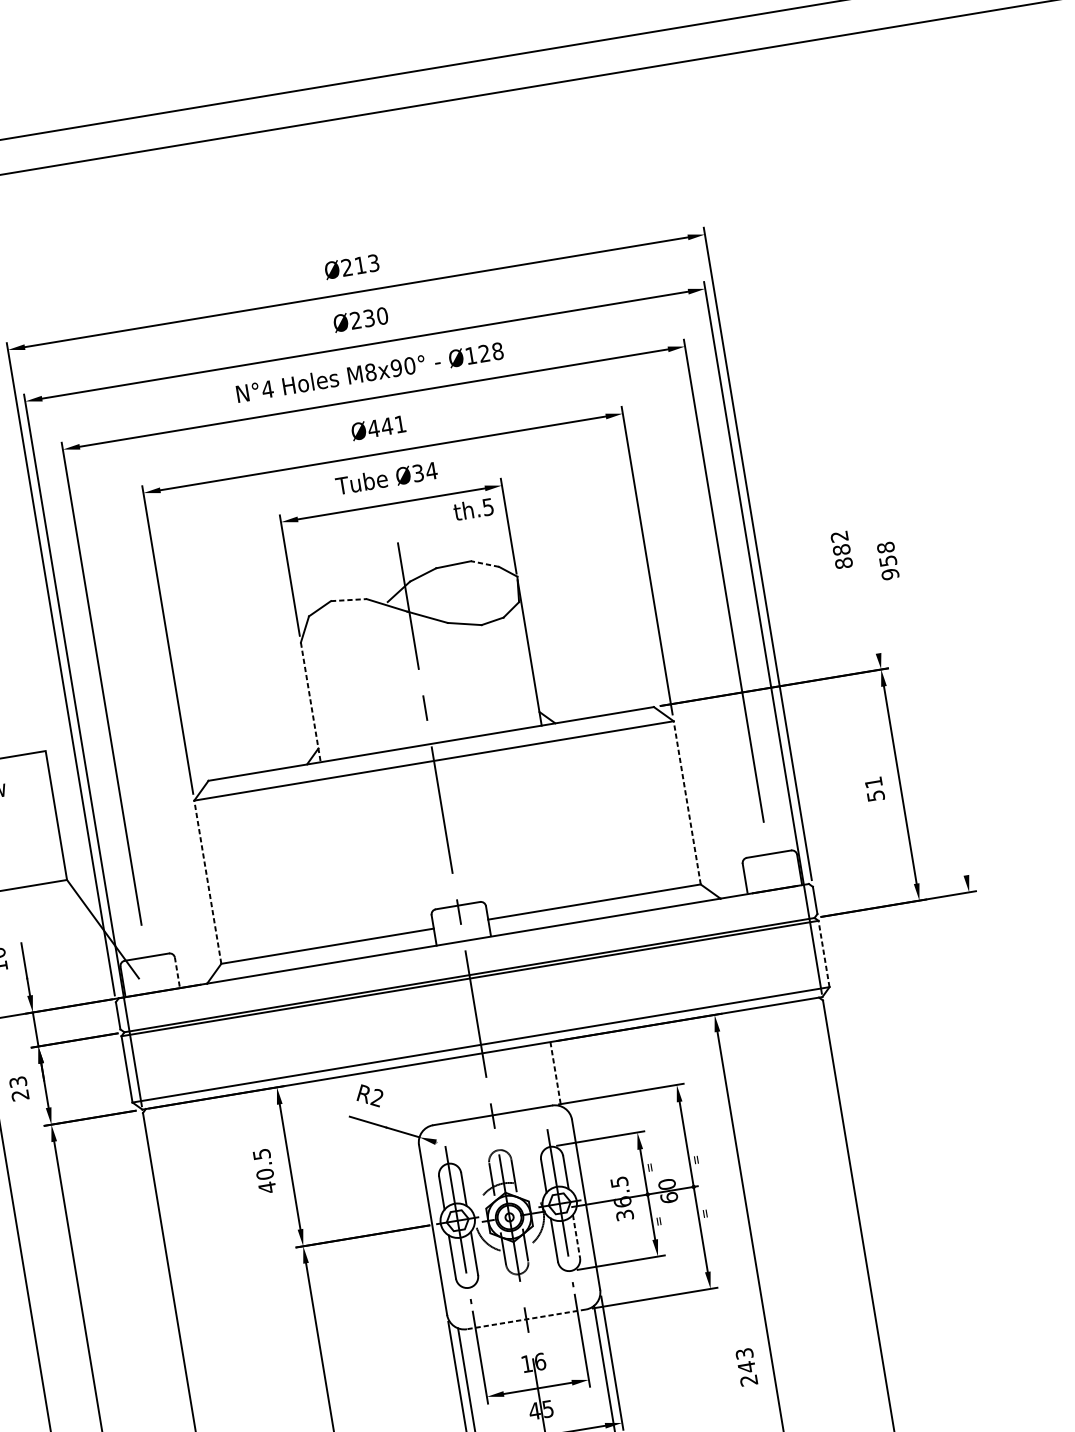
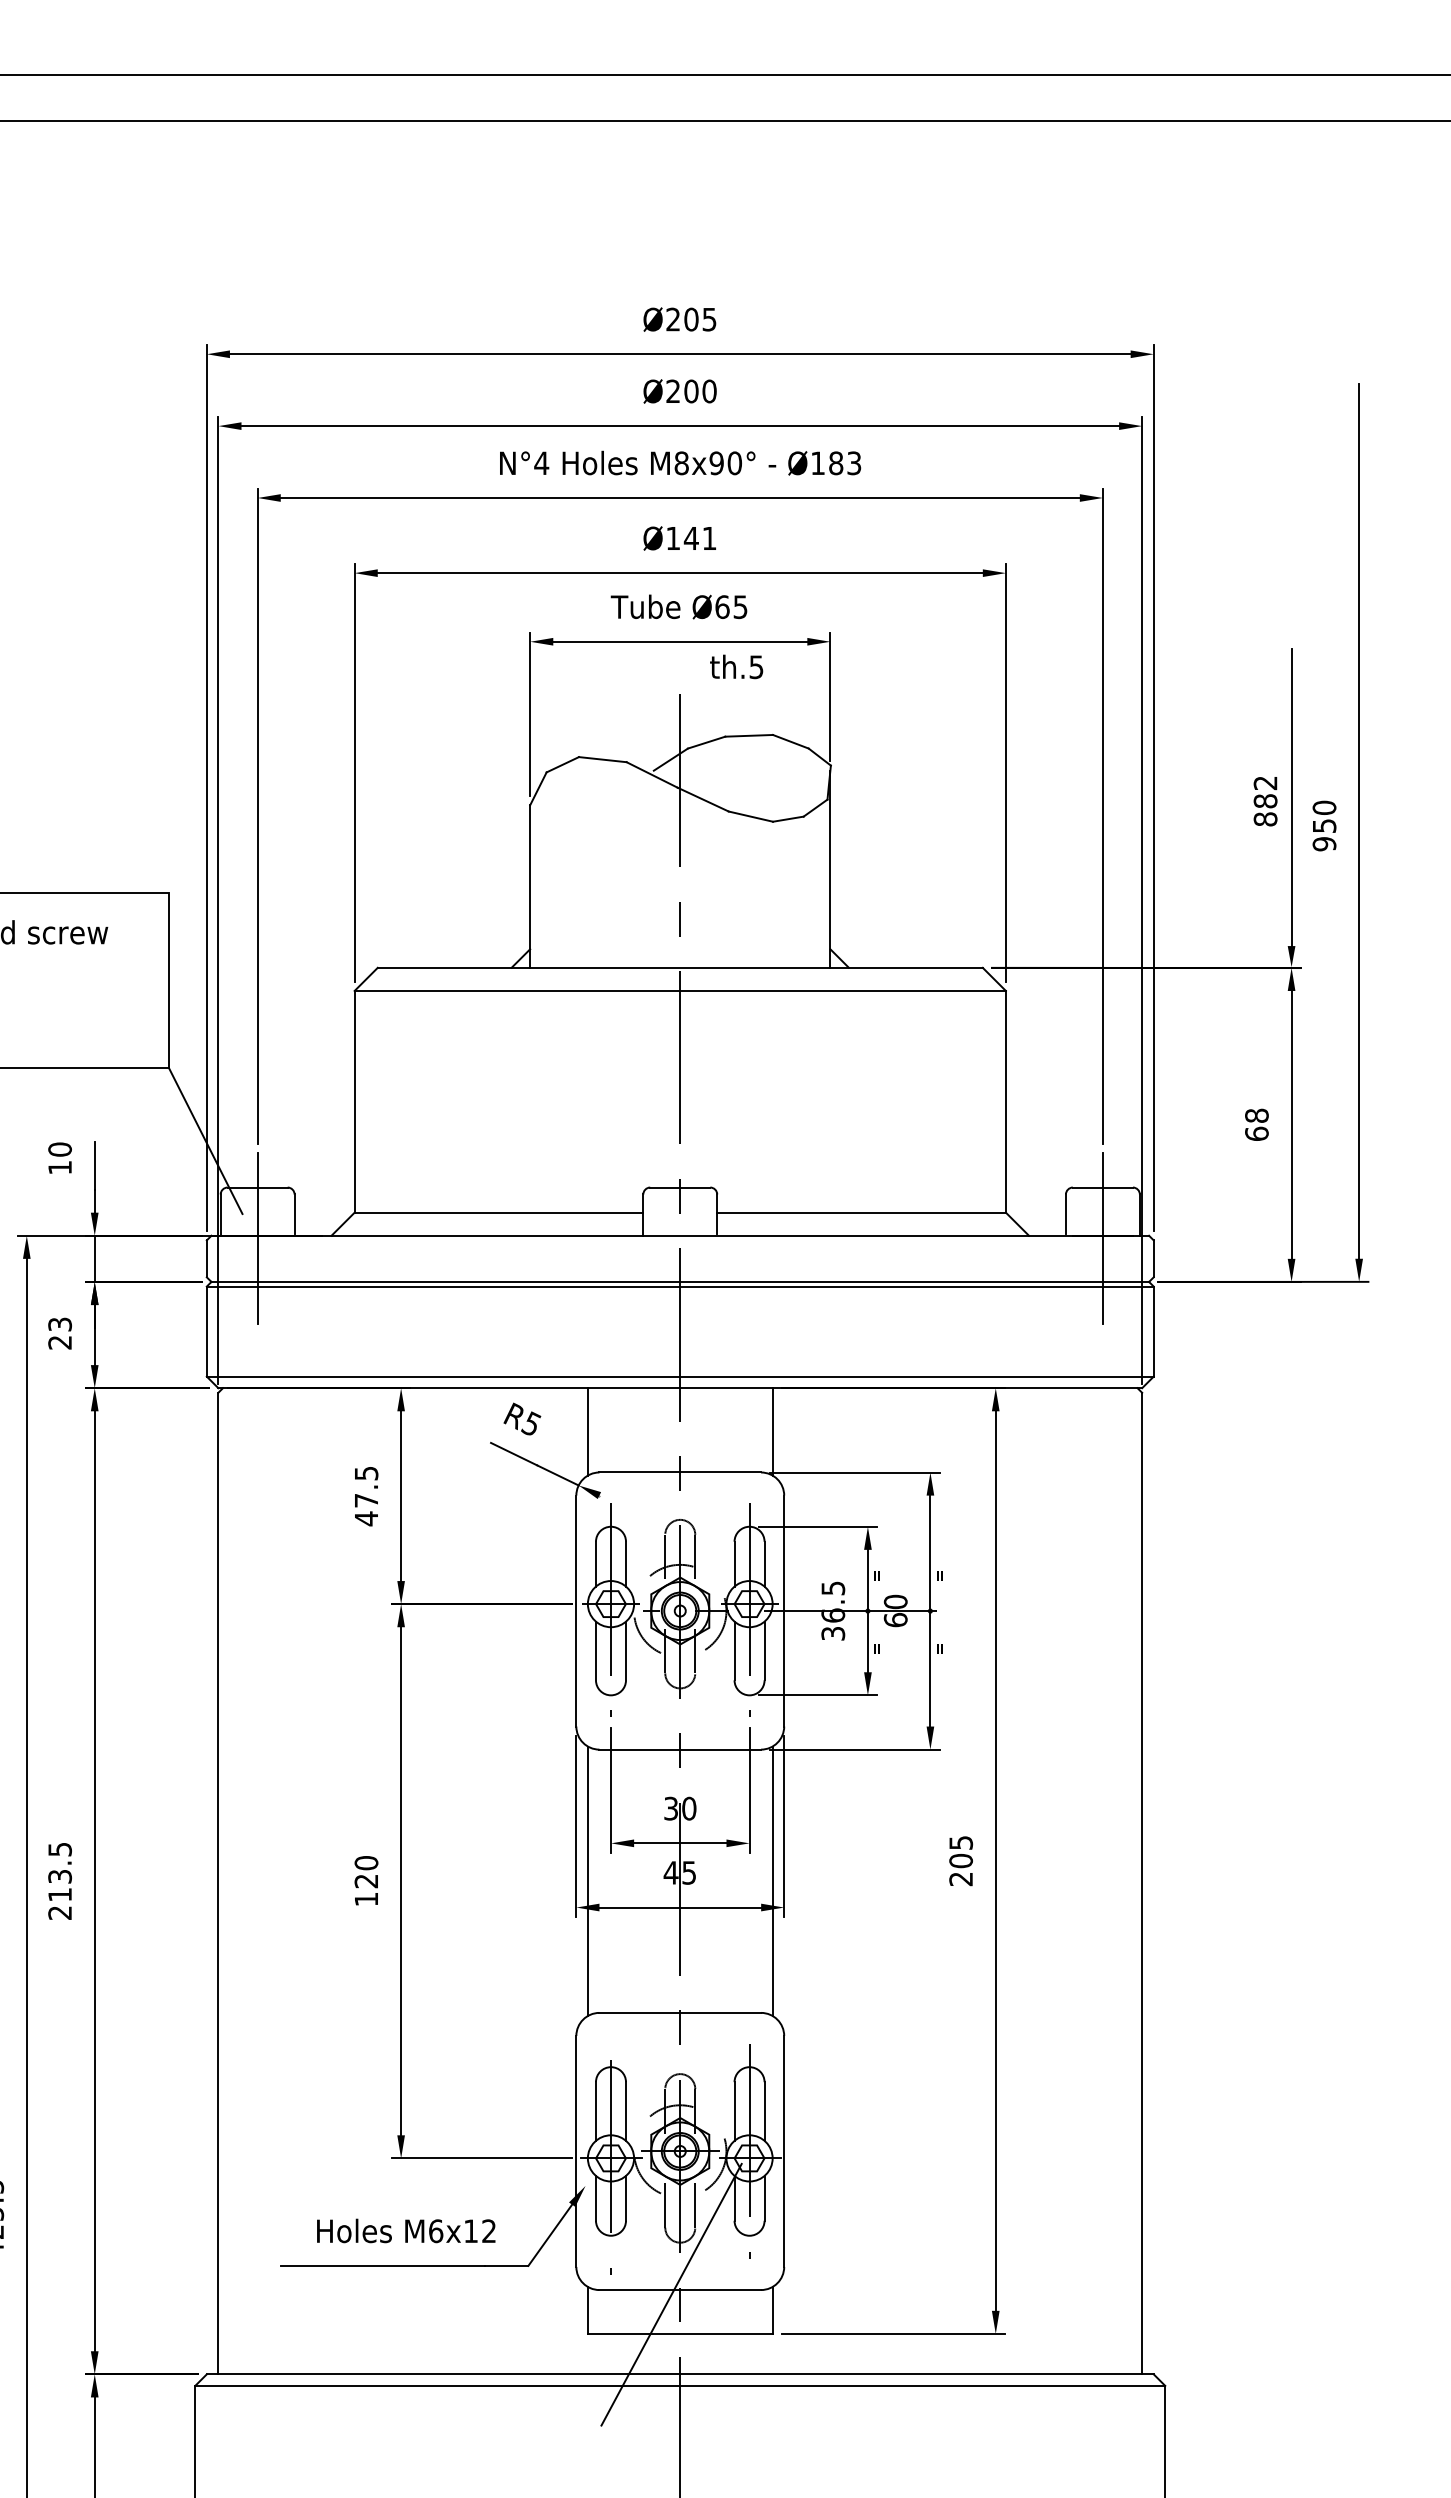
text: (367, 264) -> (700, 319), Ø213 -> Ø205
text: (369, 318) -> (691, 391), Ø230 -> Ø200
text: (491, 352) -> (845, 463), Ø128 -> Ø183
text: (373, 428) -> (672, 538), Ø441 -> Ø141
text: (425, 472) -> (731, 607), Ø34 -> Ø65
text: (473, 509) -> (736, 666), moved
line: (860, 547) -> (1291, 801), added
text: (885, 547) -> (1324, 807), 958 -> 950
line: (913, 553) -> (1359, 821), added
line: (484, 563) -> (790, 741), dashed -> solid
line: (348, 600) -> (602, 759), dashed -> solid
line: (311, 703) -> (530, 887), dashed -> solid
text: (874, 789) -> (1256, 1124), 51 -> 68
line: (686, 802) -> (1005, 1101), dashed -> solid
line: (207, 882) -> (354, 1101), dashed -> solid
line: (774, 890) -> (1102, 1237), added
line: (823, 953) -> (1153, 1331), dashed -> solid
line: (177, 972) -> (294, 1214), dashed -> solid
line: (152, 993) -> (257, 1237), added
line: (555, 1073) -> (772, 1431), dashed -> solid
line: (419, 1096) -> (587, 1431), added
text: (376, 1098) -> (530, 1424), R2 -> R5
text: (265, 1174) -> (366, 1500), 40.5 -> 47.5
line: (576, 1236) -> (764, 1651), dashed -> solid
line: (526, 1319) -> (680, 1749), dashed -> solid
text: (745, 1360) -> (960, 1852), 243 -> 205
text: (533, 1362) -> (680, 1808), 16 -> 30

